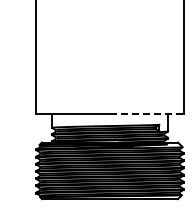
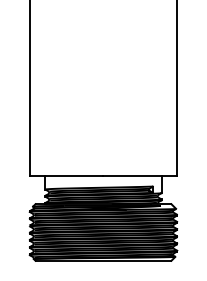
line: (147, 113) -> (140, 175), dashed -> solid

